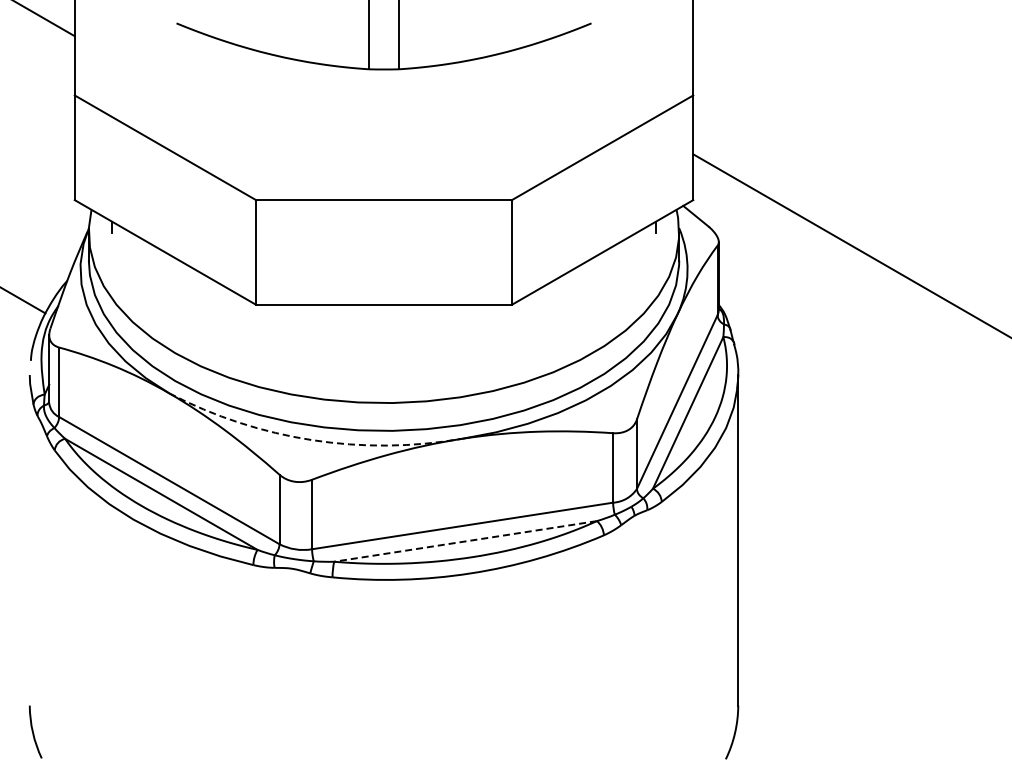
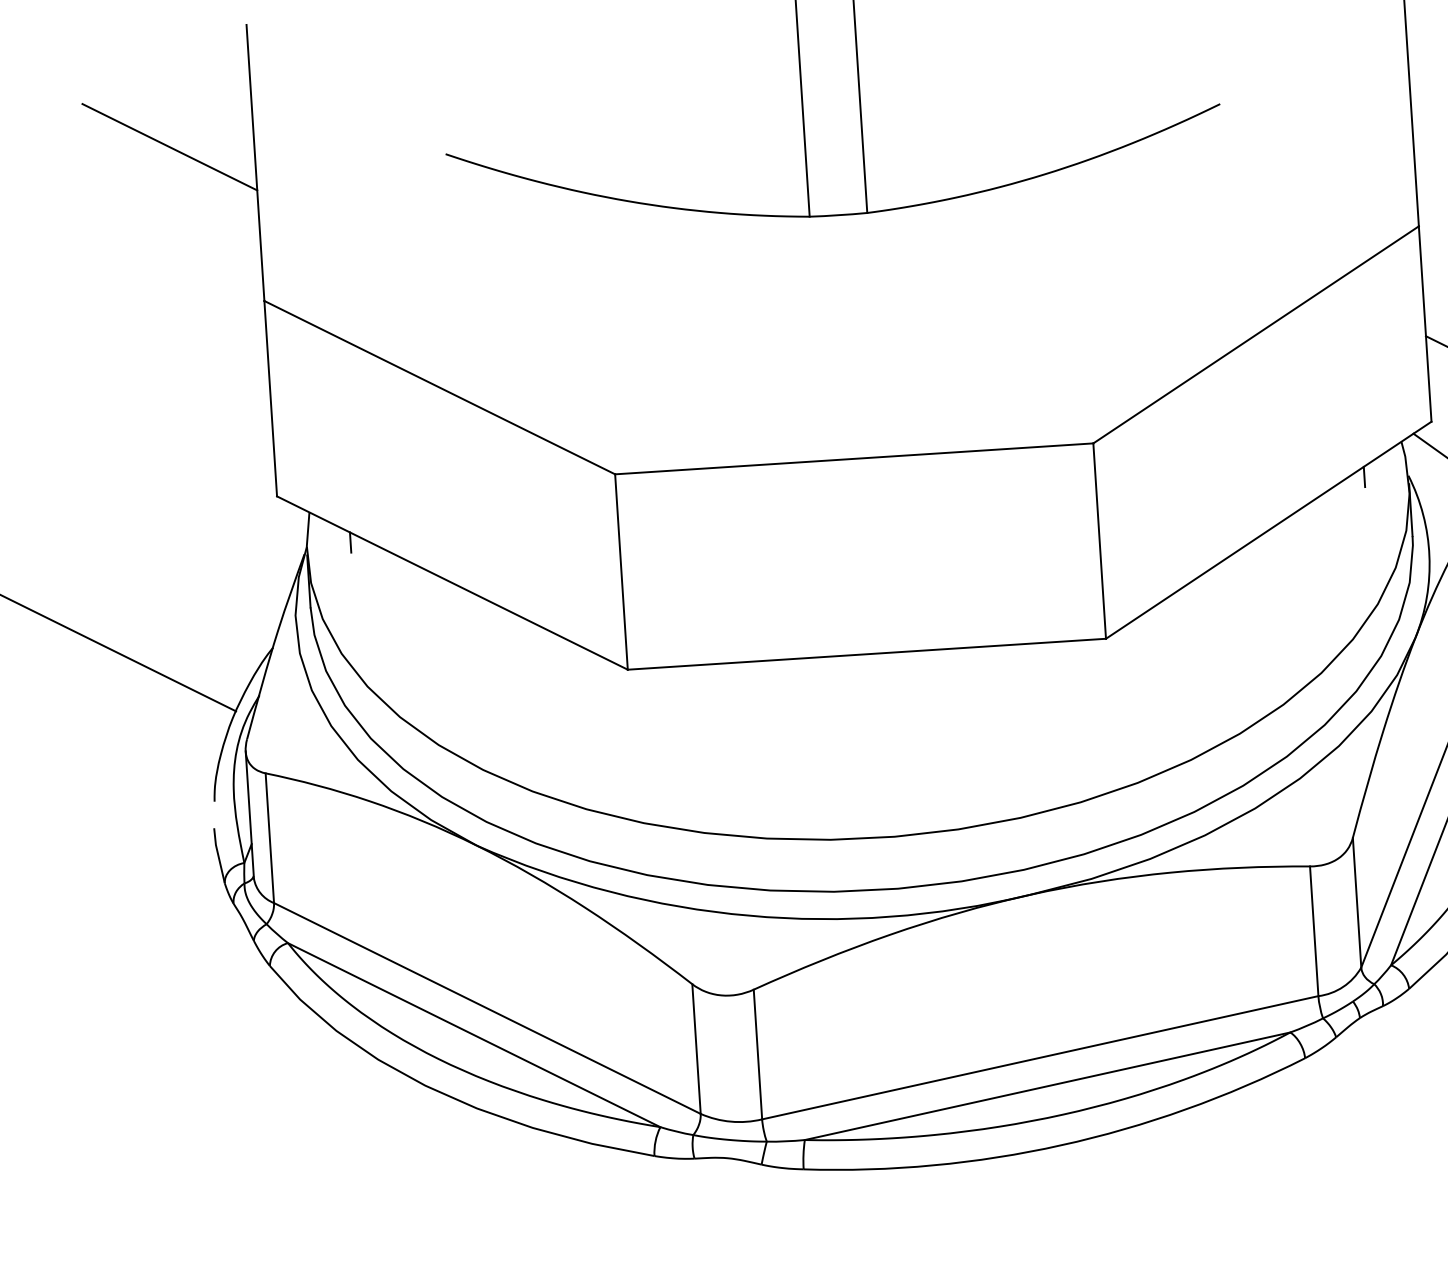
arc: (312, 440) -> (749, 916), dashed -> solid
line: (465, 541) -> (1047, 1086), dashed -> solid

